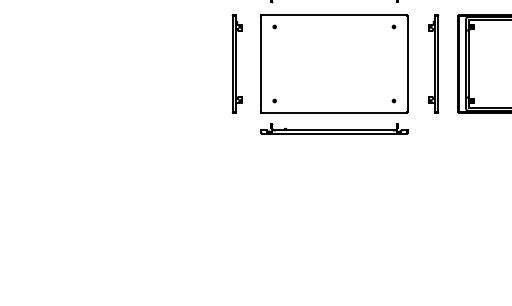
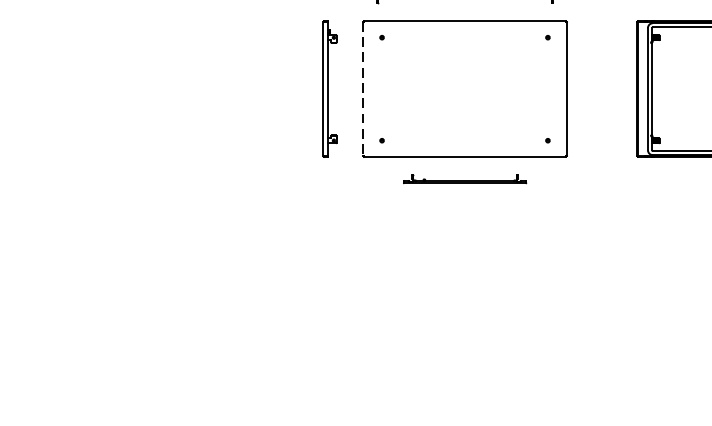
part: (433, 63) -> (602, 88), removed
line: (260, 64) -> (362, 89), solid -> dashed
part: (334, 128) -> (465, 178), size x0.6

